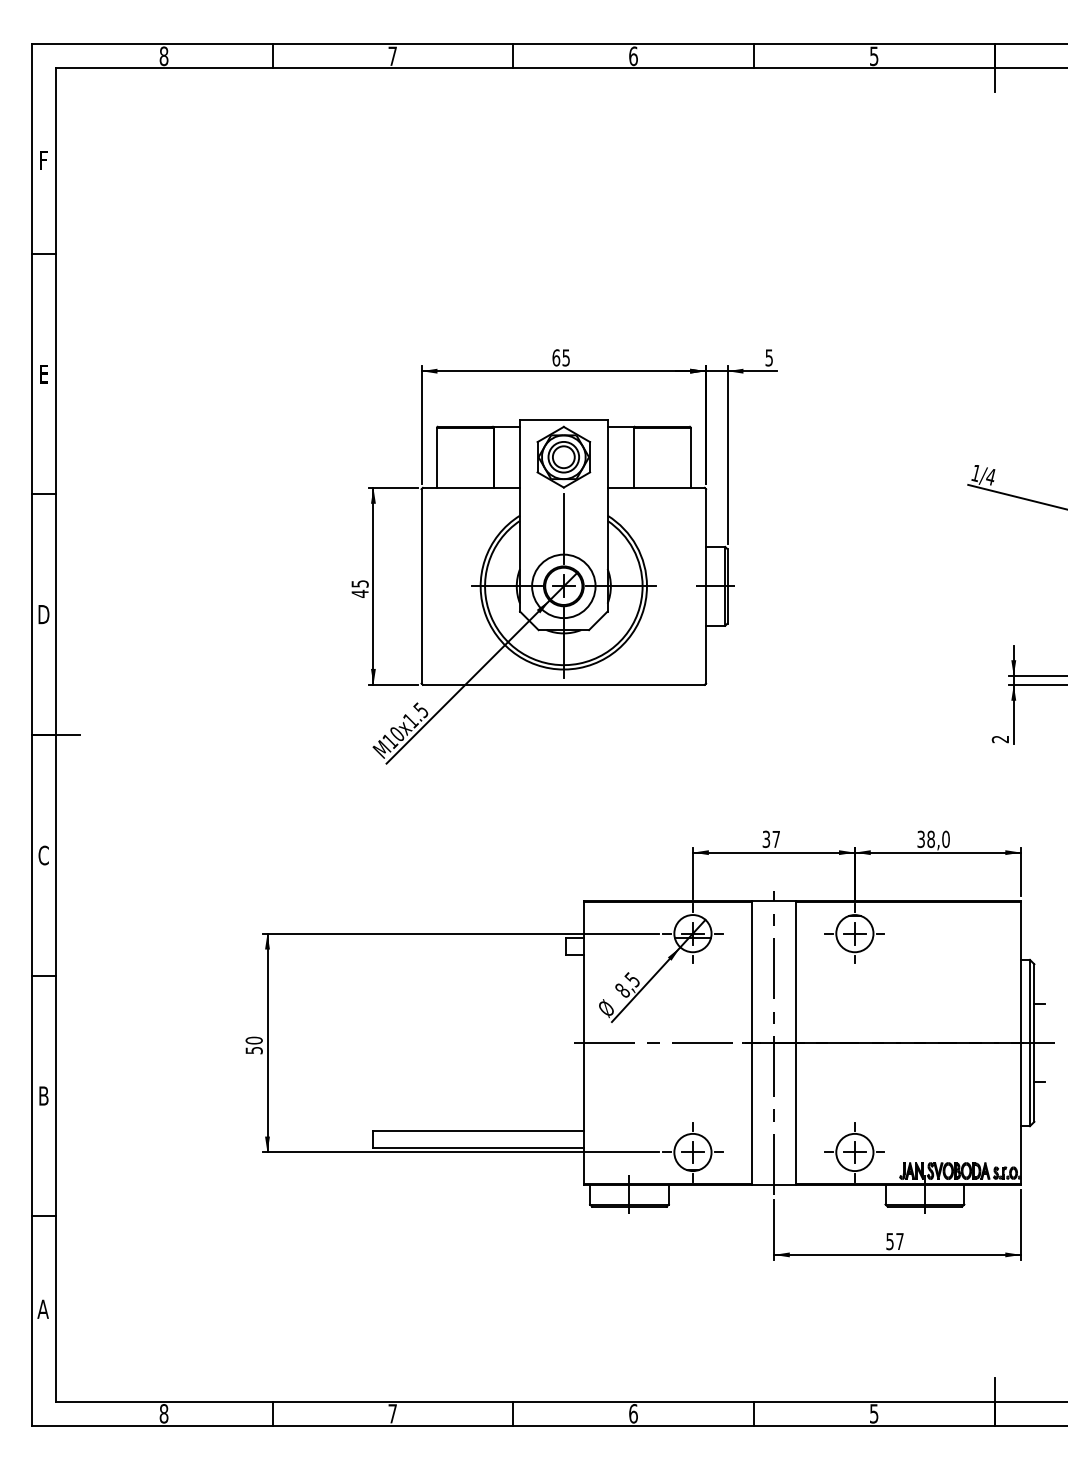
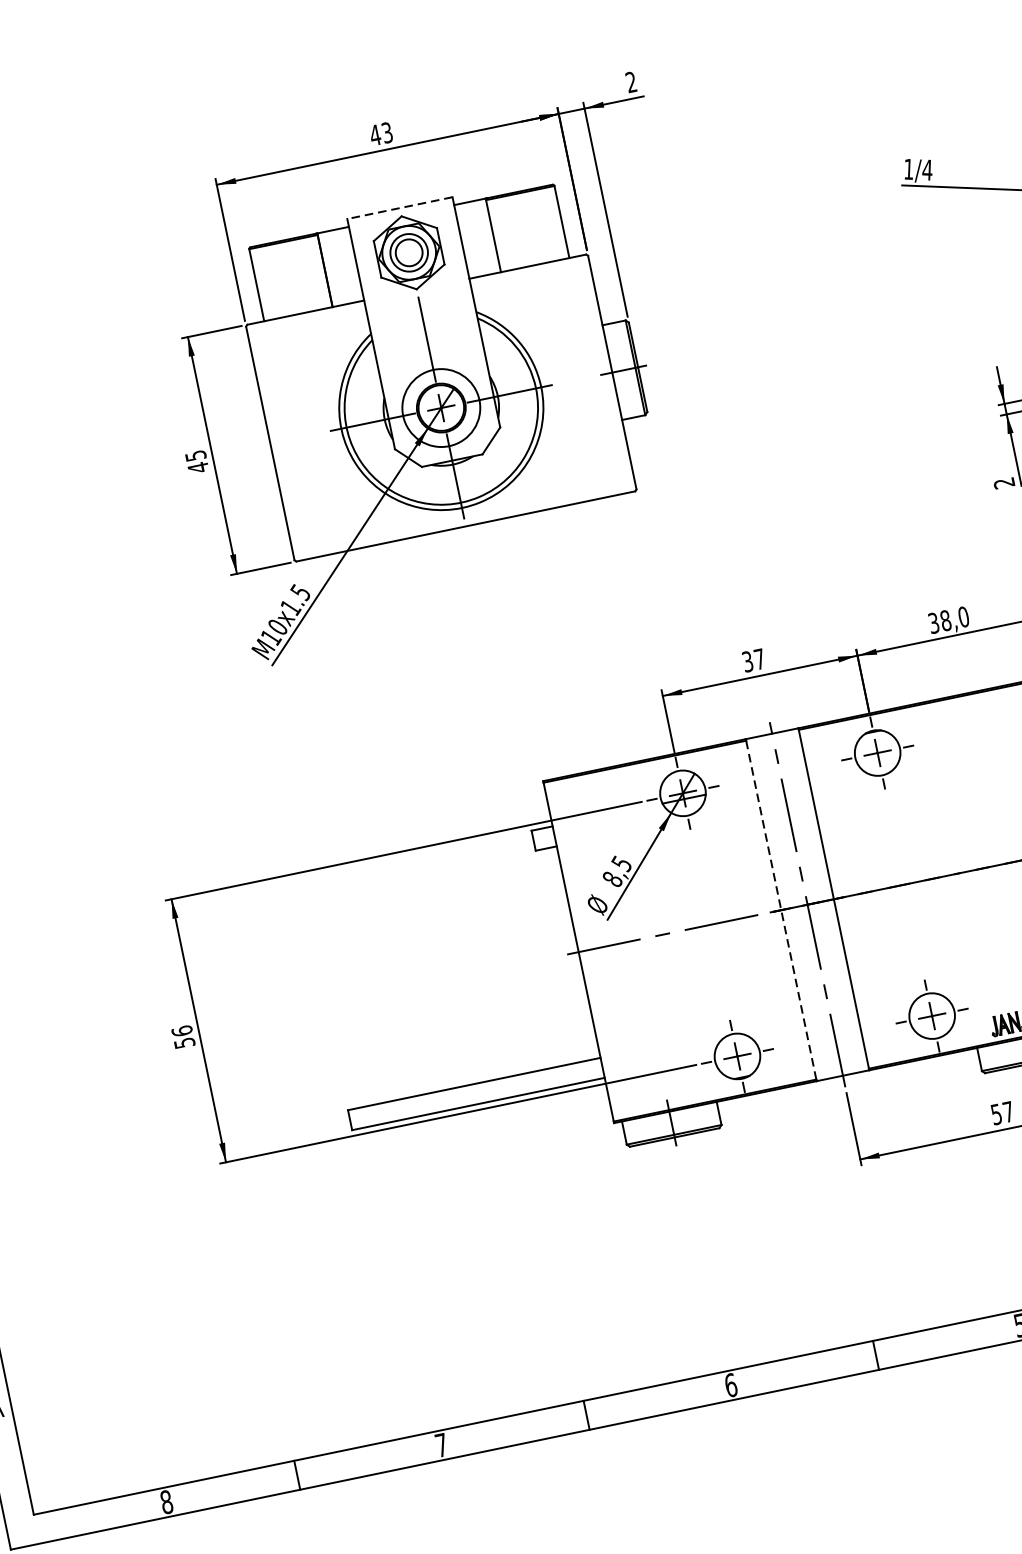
text: (560, 357) -> (380, 133), 65 -> 43
text: (768, 357) -> (630, 81), 5 -> 2
line: (563, 420) -> (399, 208), solid -> dashed
text: (253, 1040) -> (181, 1031), 50 -> 56
line: (752, 1043) -> (781, 910), solid -> dashed

